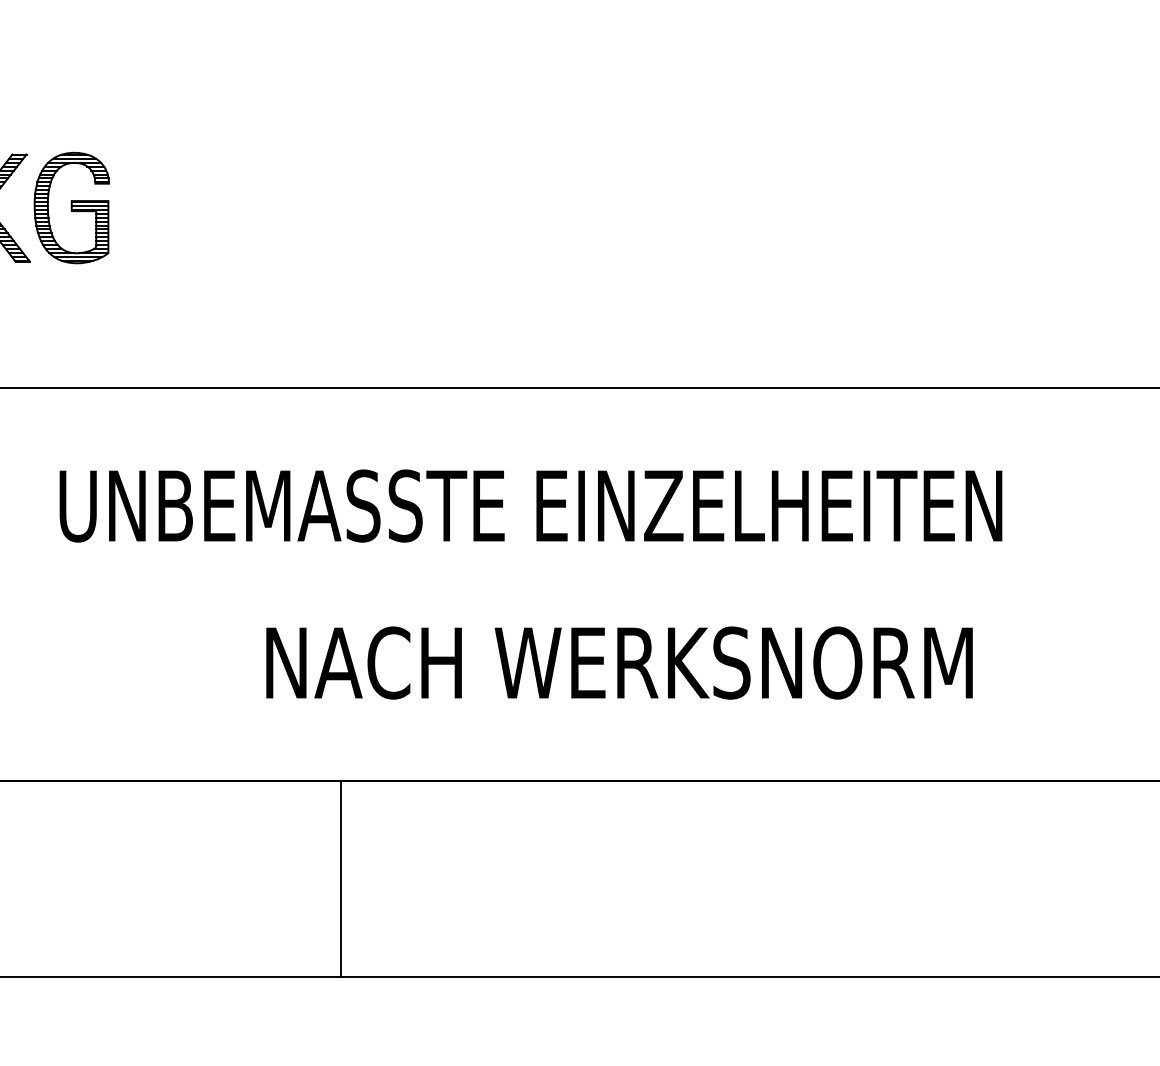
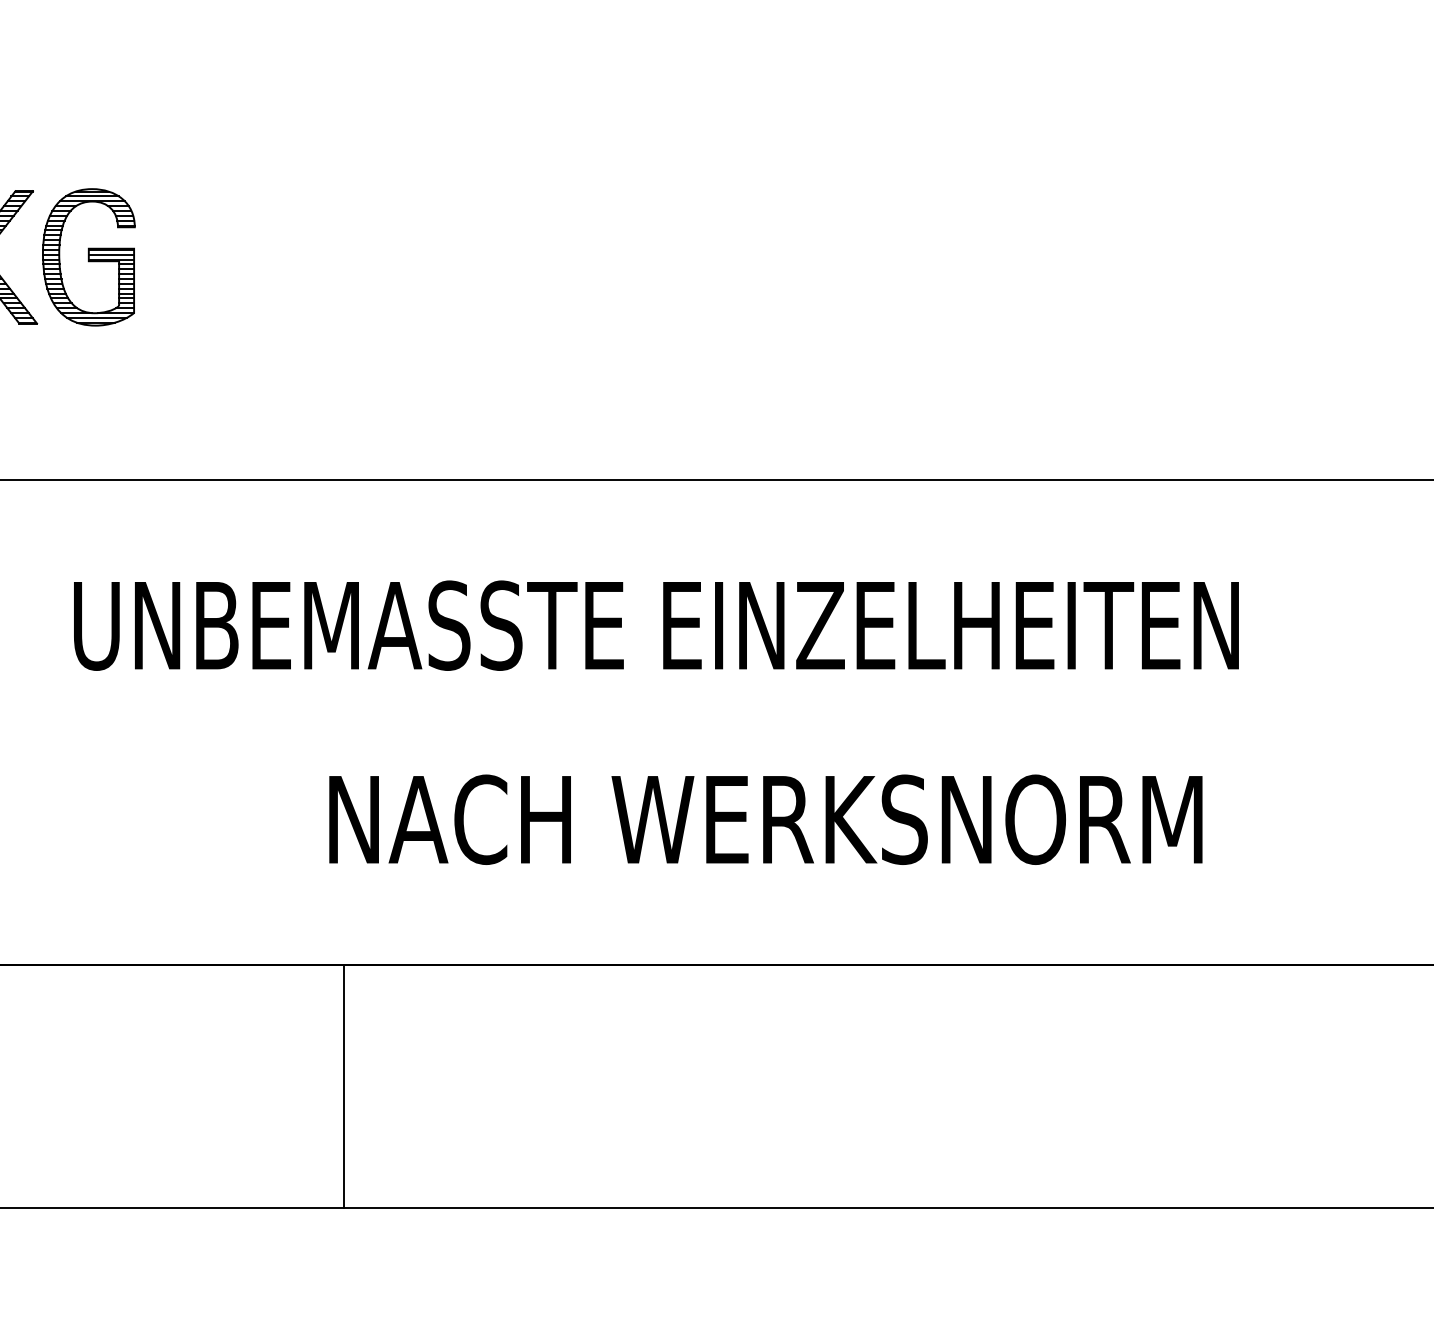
line: (341, 878) -> (344, 1086), moved

